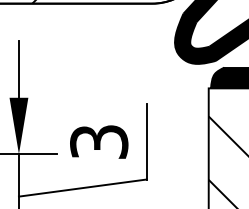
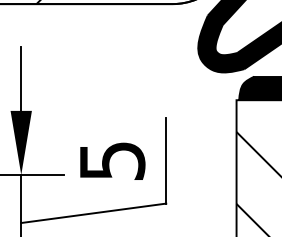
text: (98, 141) -> (111, 160), 3 -> 5

